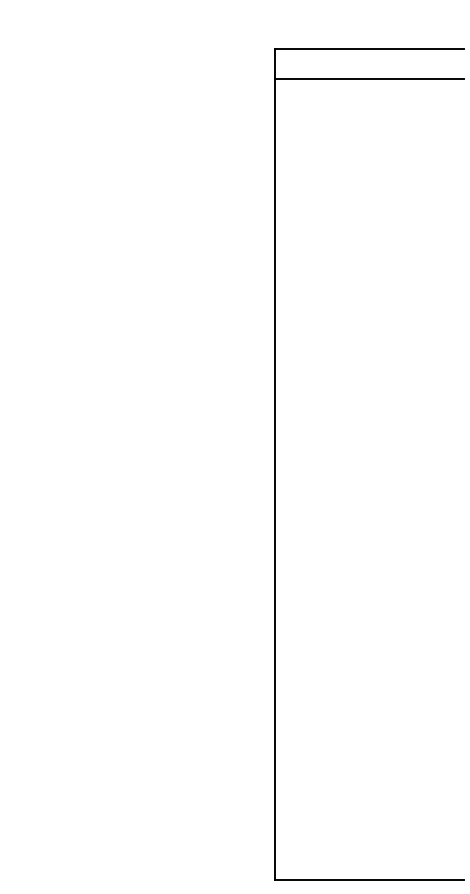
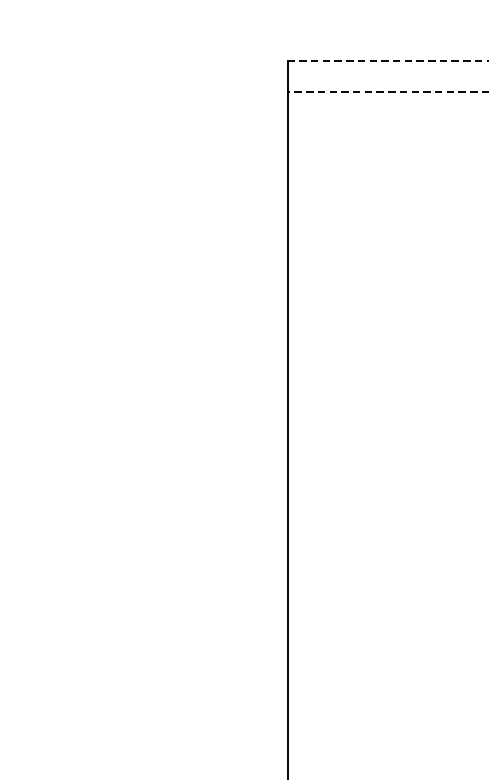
line: (369, 49) -> (388, 60), solid -> dashed
line: (369, 78) -> (388, 91), solid -> dashed

